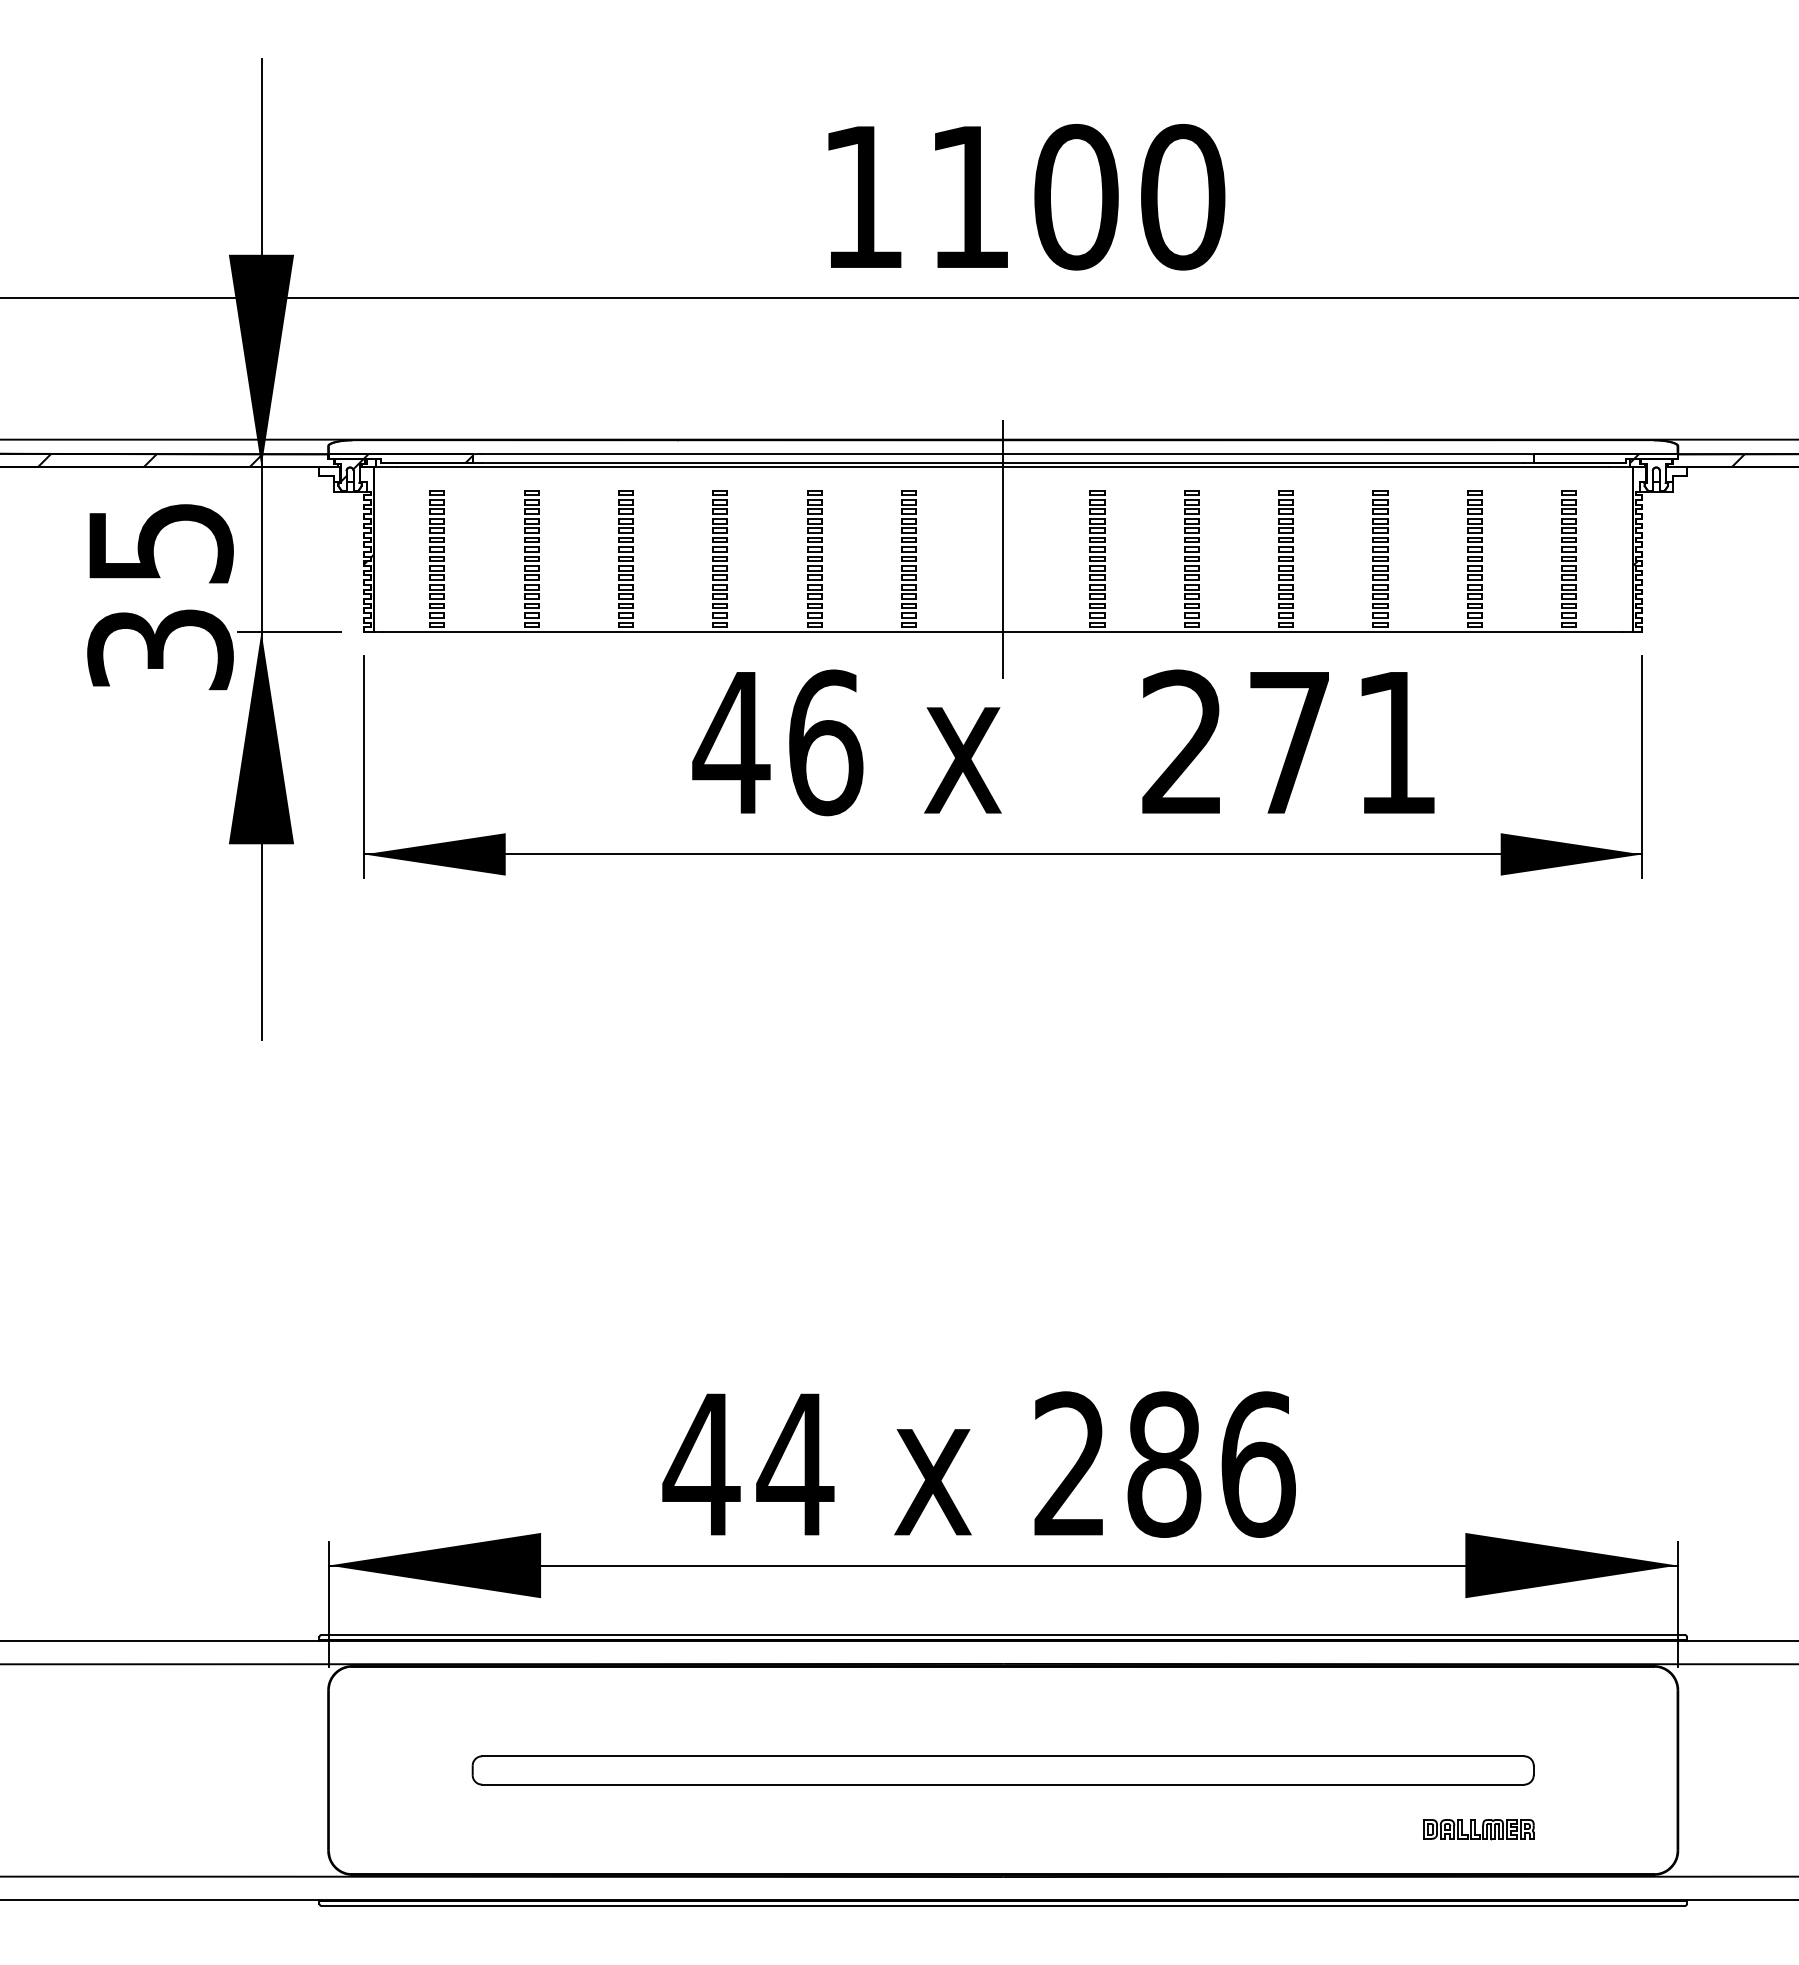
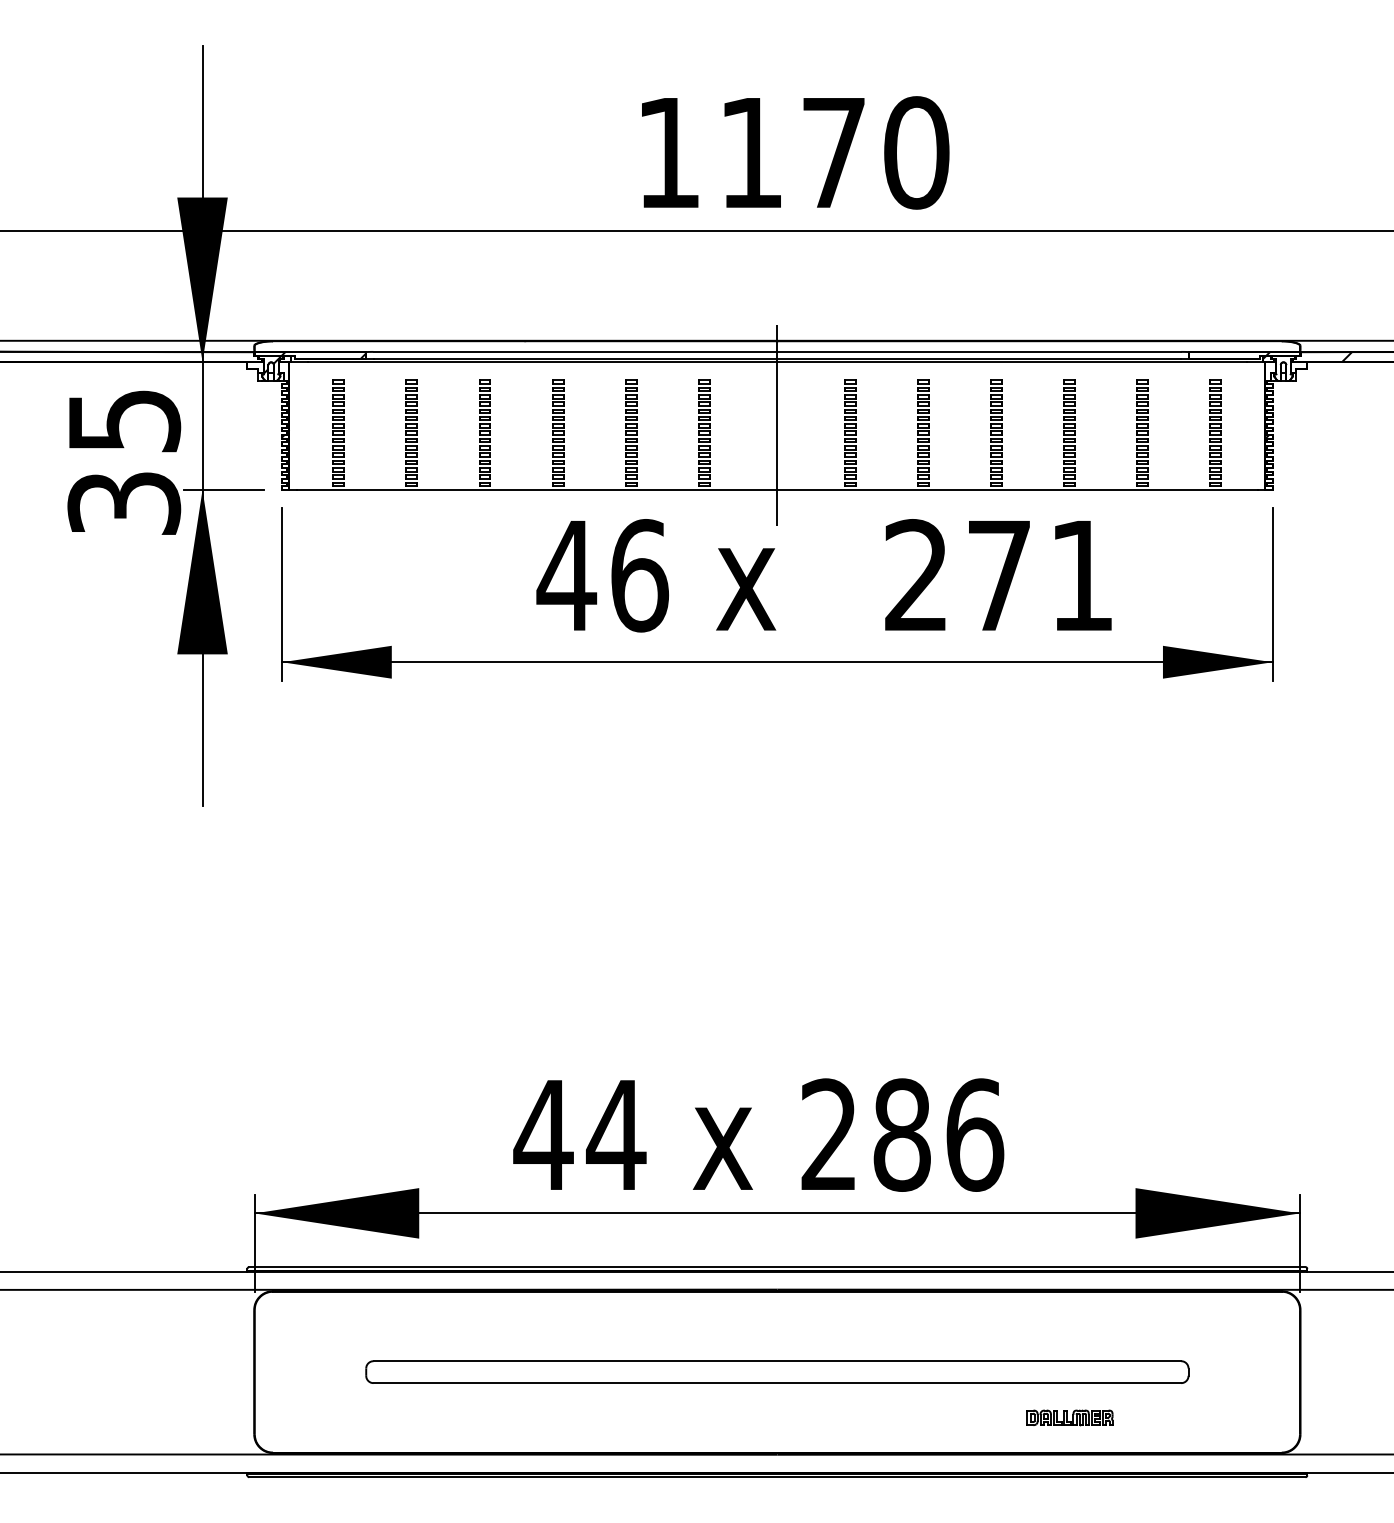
text: (1076, 196) -> (834, 152), 1100 -> 1170
hatch: (150, 460) -> (116, 356), removed
part: (1478, 1829) -> (1069, 1417), moved

